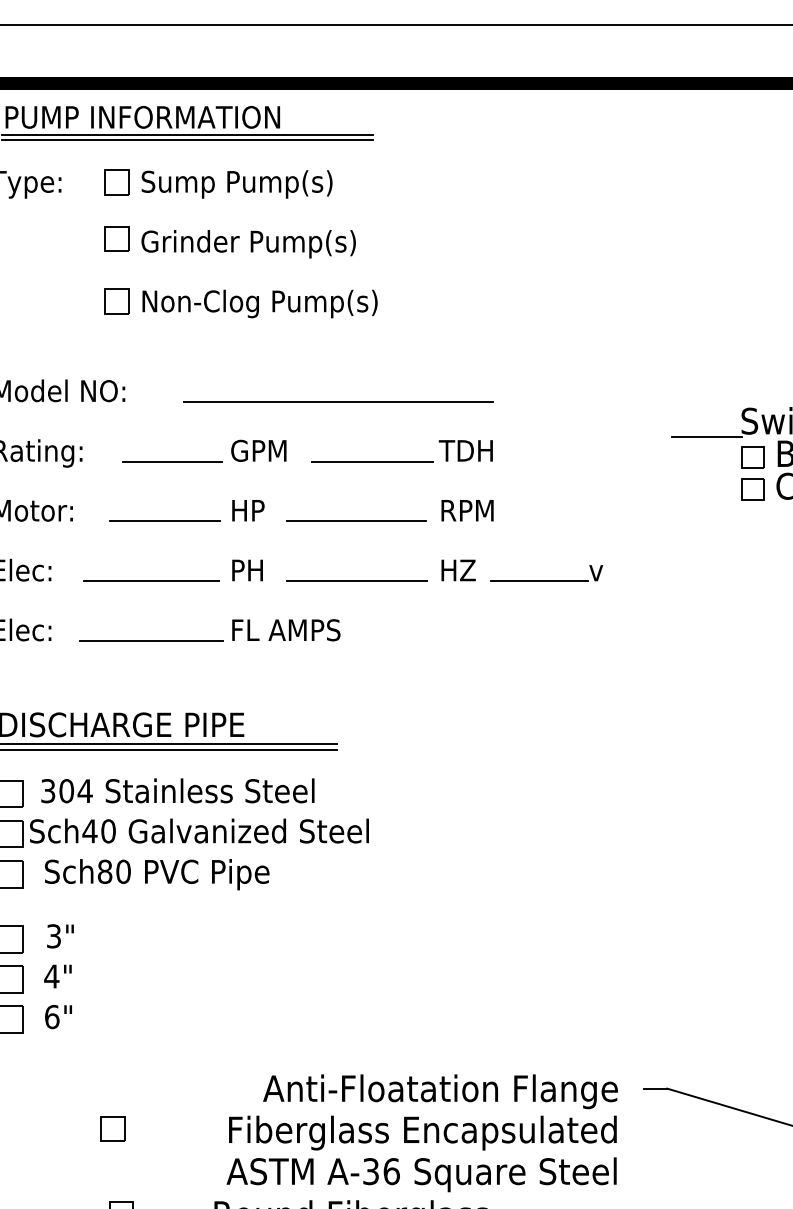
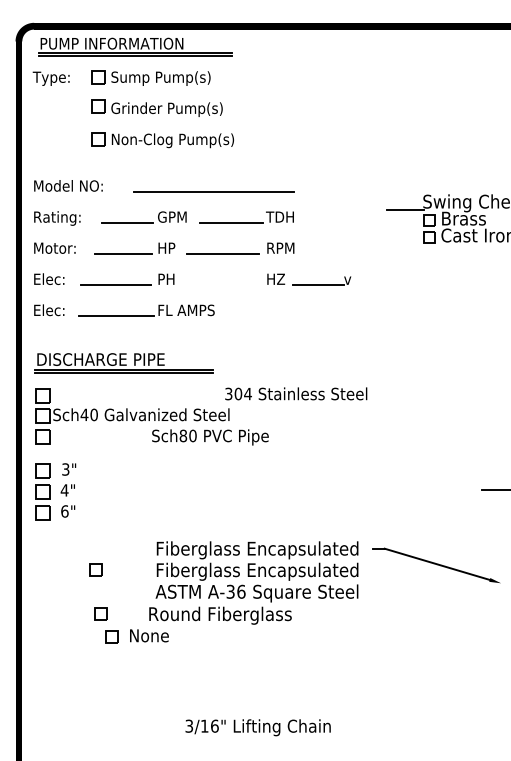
line: (357, 580) -> (223, 284), removed
text: (178, 790) -> (296, 393), moved
text: (157, 874) -> (210, 437), moved
text: (422, 1092) -> (257, 550), Anti-Floatation Flange -> Fiberglass Encapsulated

